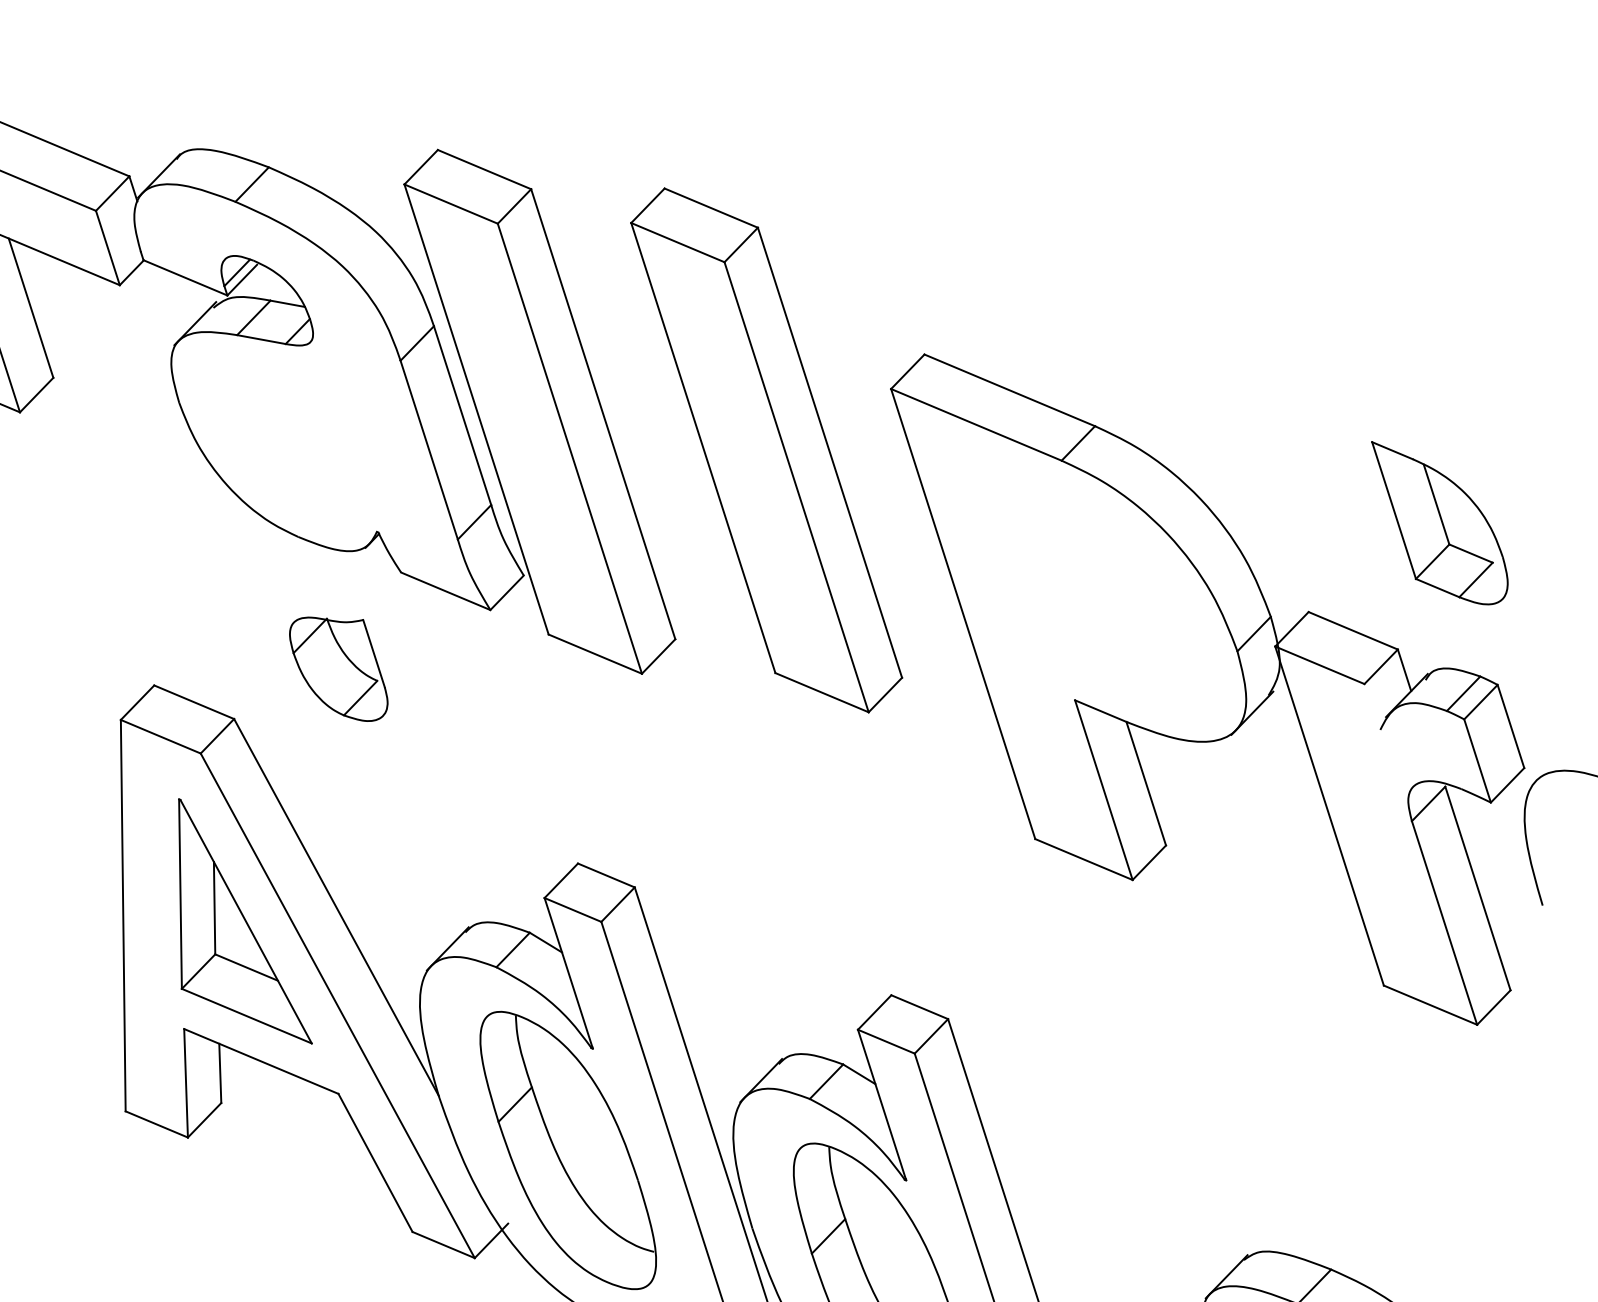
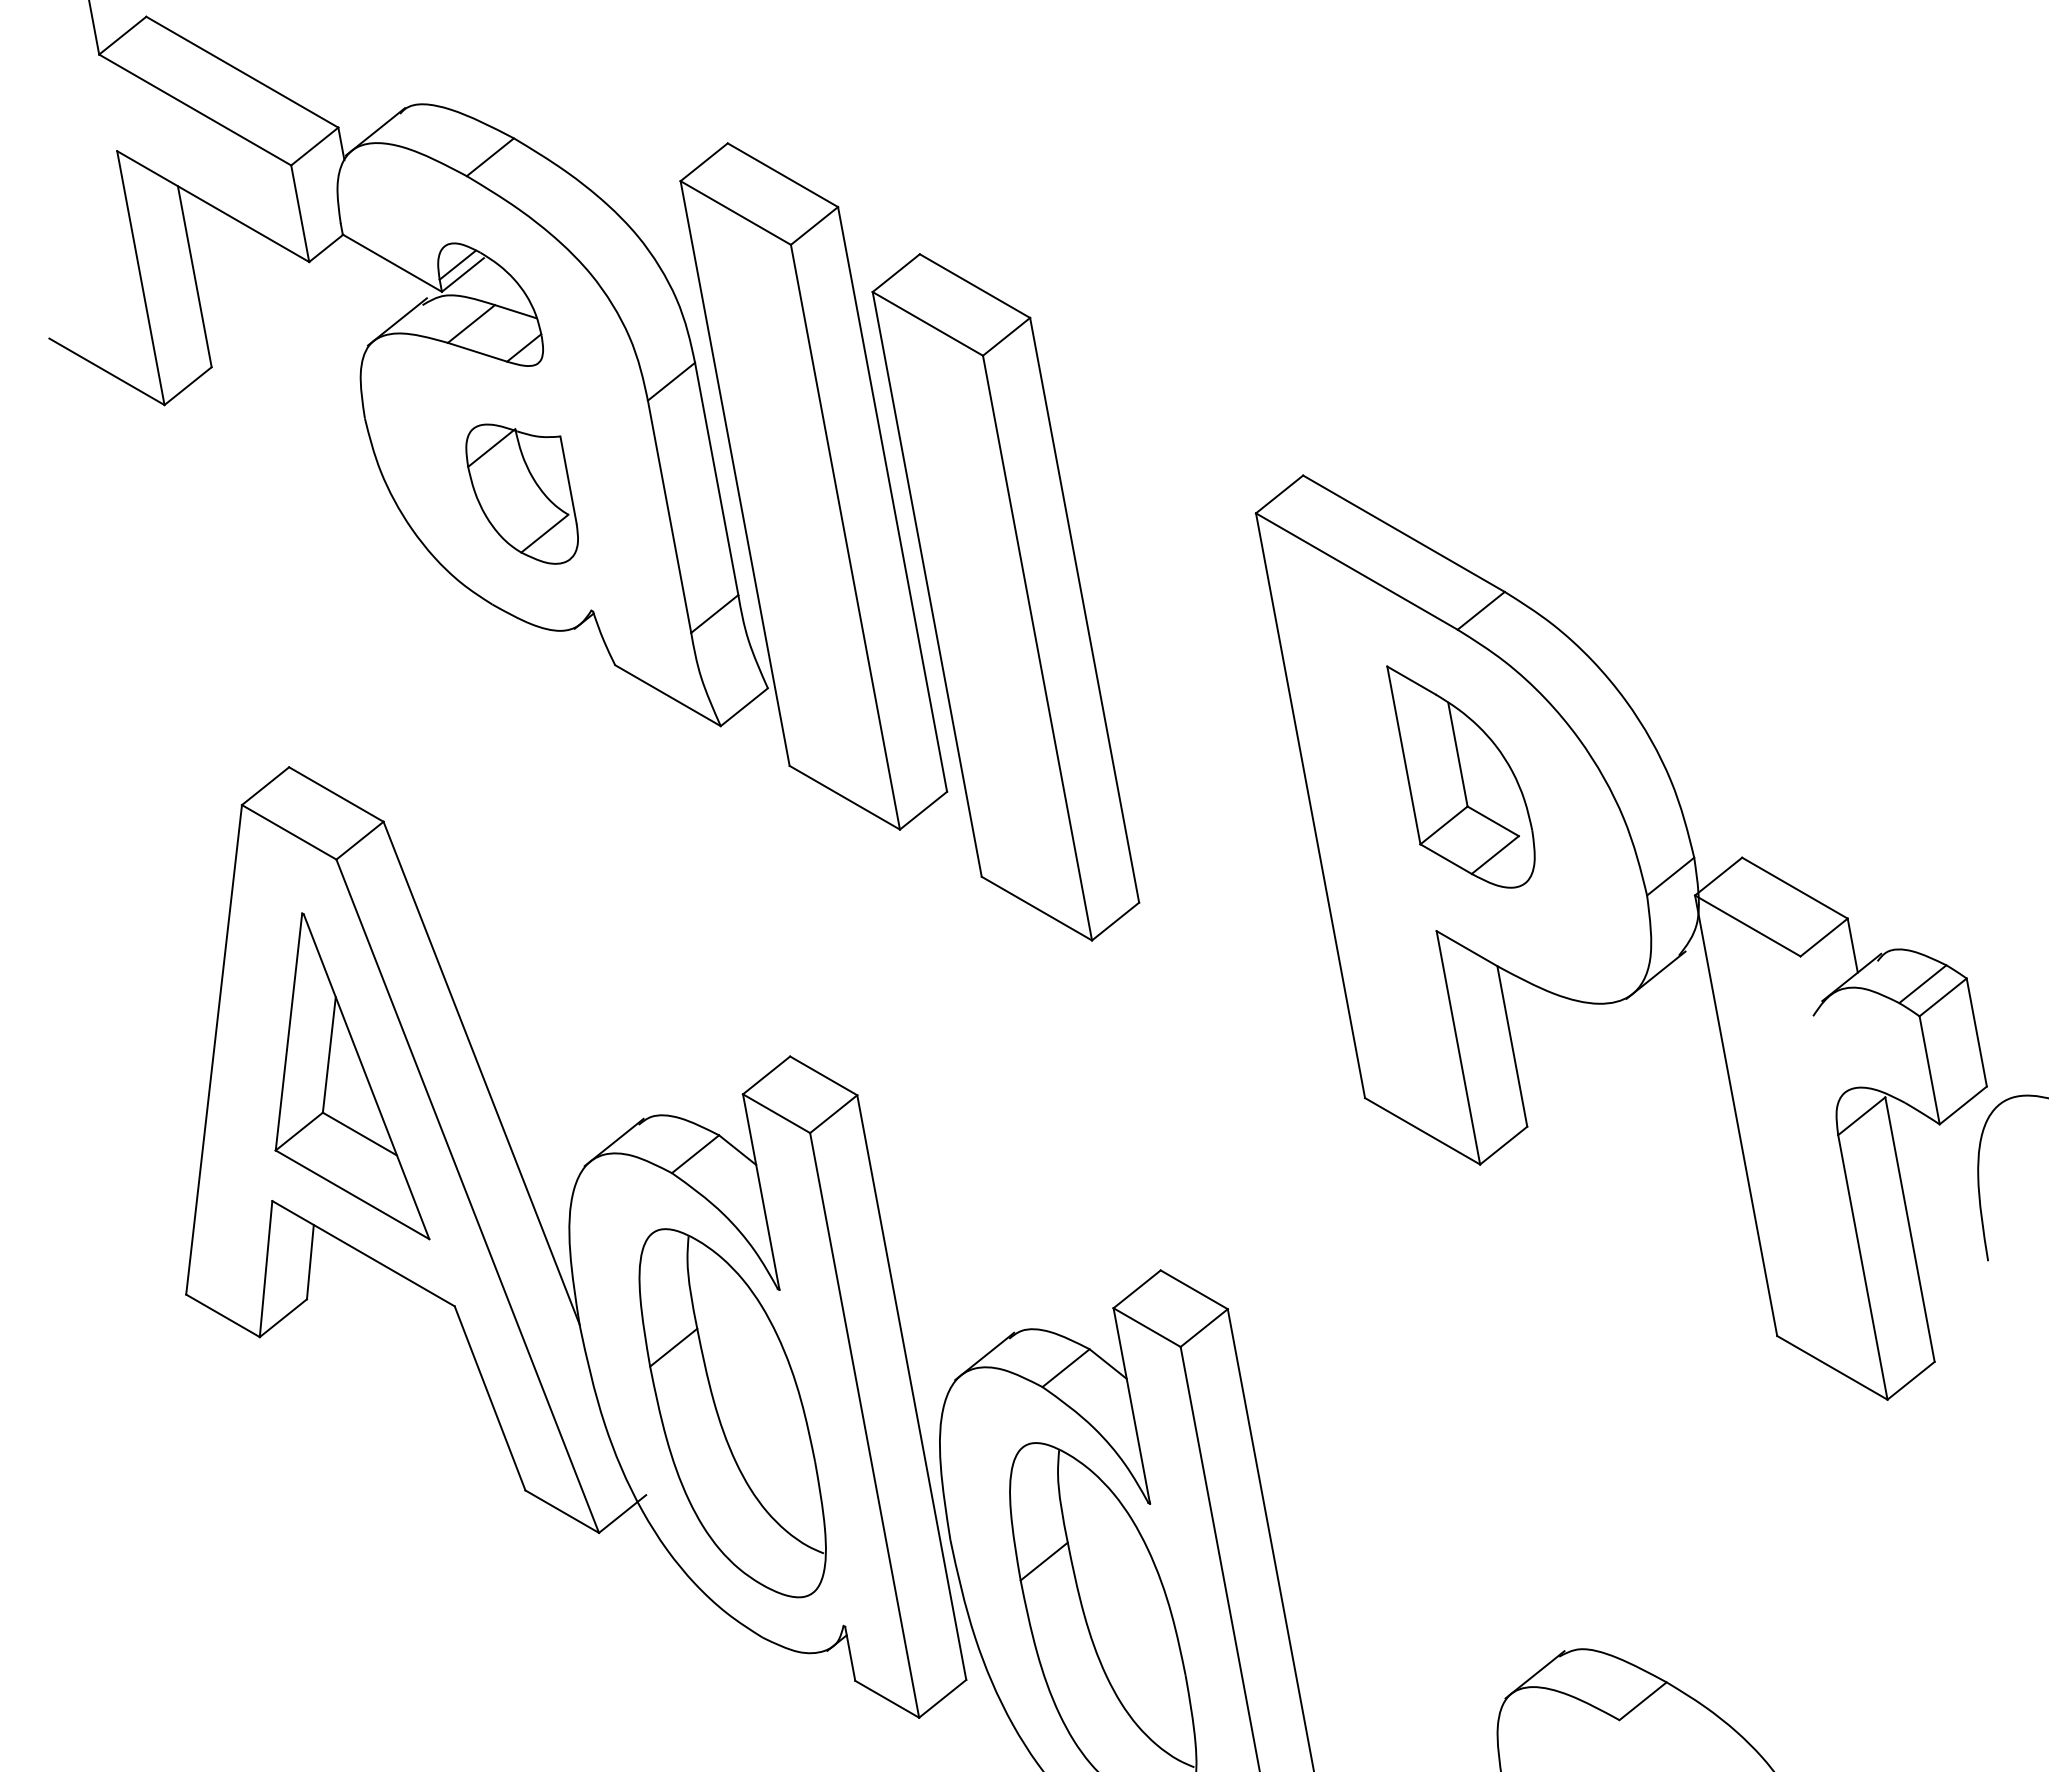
part: (766, 450) -> (1005, 597), moved
part: (1440, 521) -> (1460, 776), moved
part: (338, 668) -> (521, 493), moved

